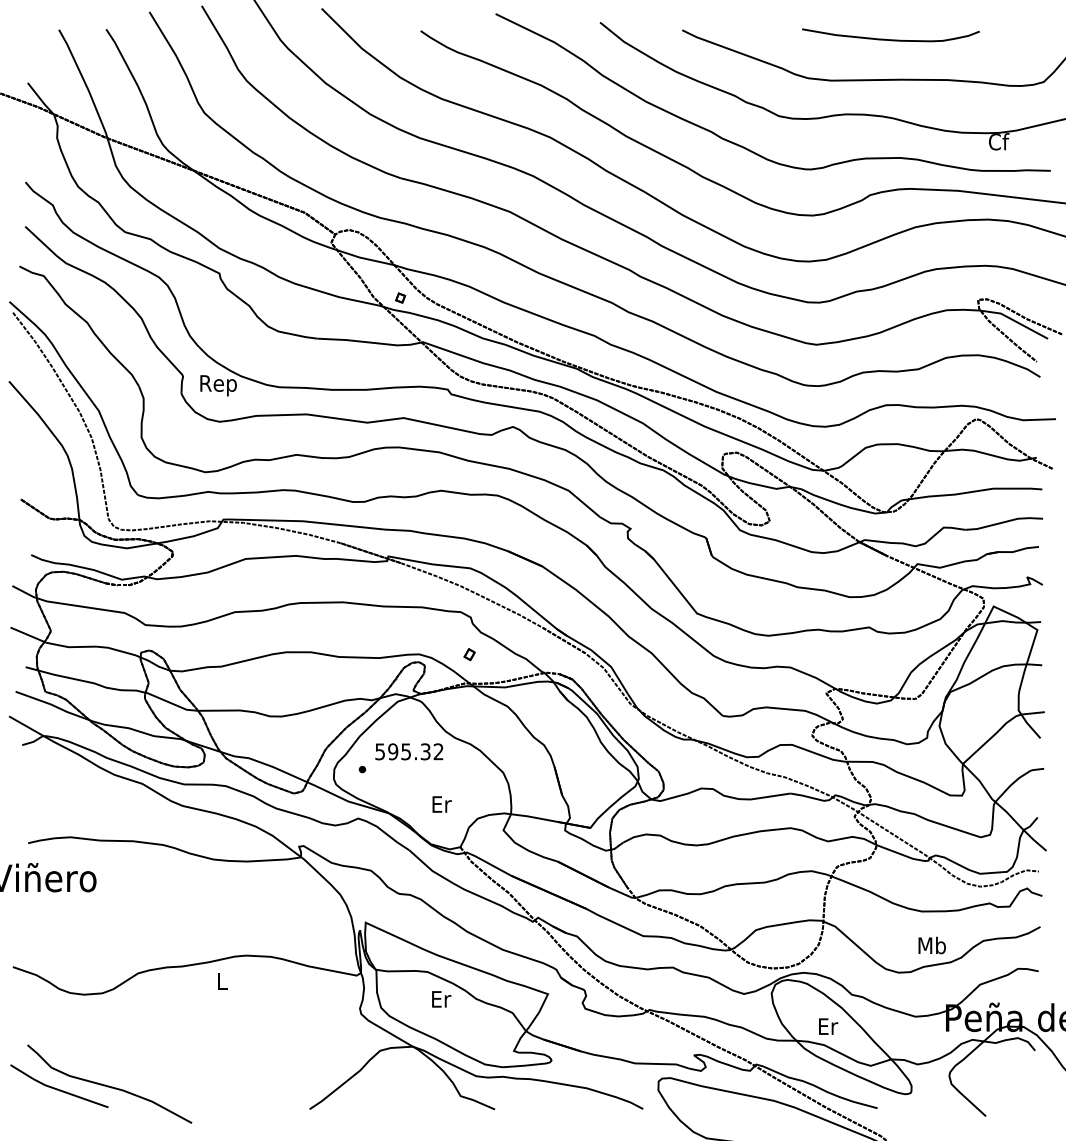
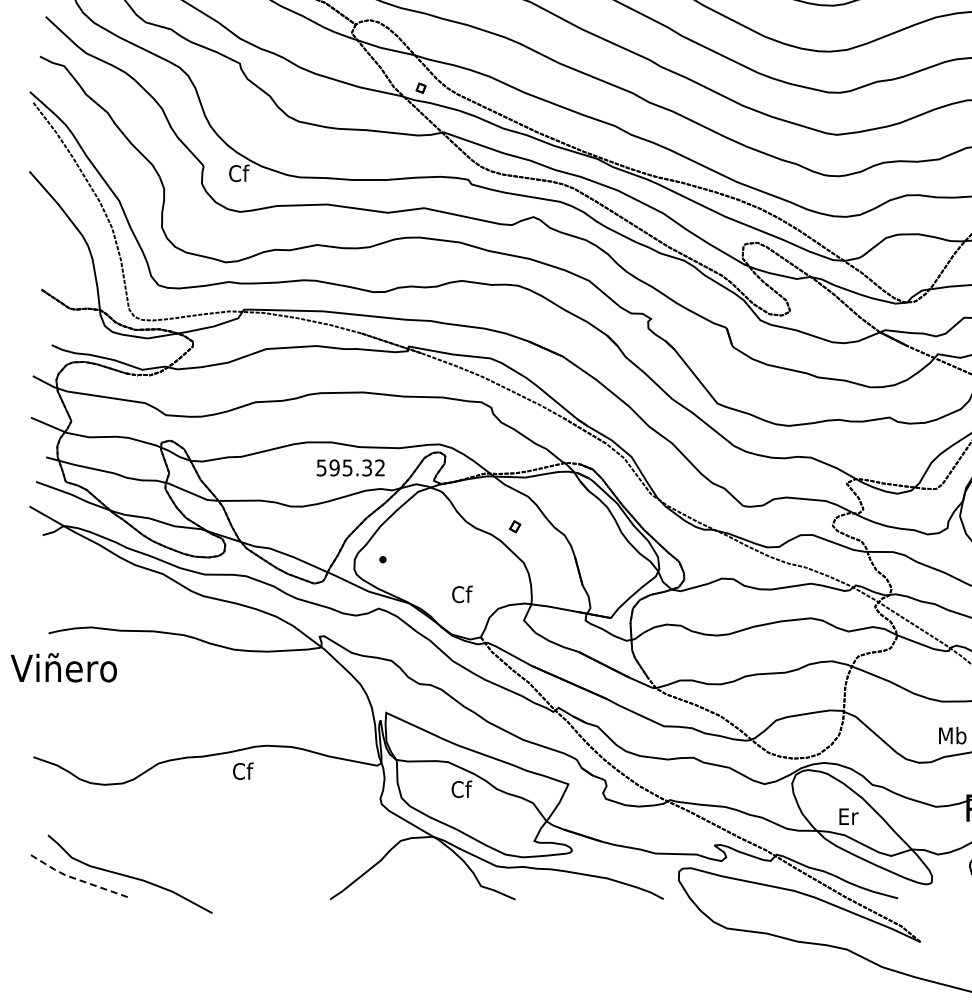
text: (218, 385) -> (238, 175), Rep -> Cf
part: (469, 654) -> (514, 526), moved
text: (409, 751) -> (350, 467), moved
text: (441, 803) -> (461, 593), Er -> Cf
text: (222, 980) -> (242, 770), L -> Cf
text: (441, 998) -> (461, 788), Er -> Cf
line: (56, 1089) -> (76, 879), solid -> dashed

